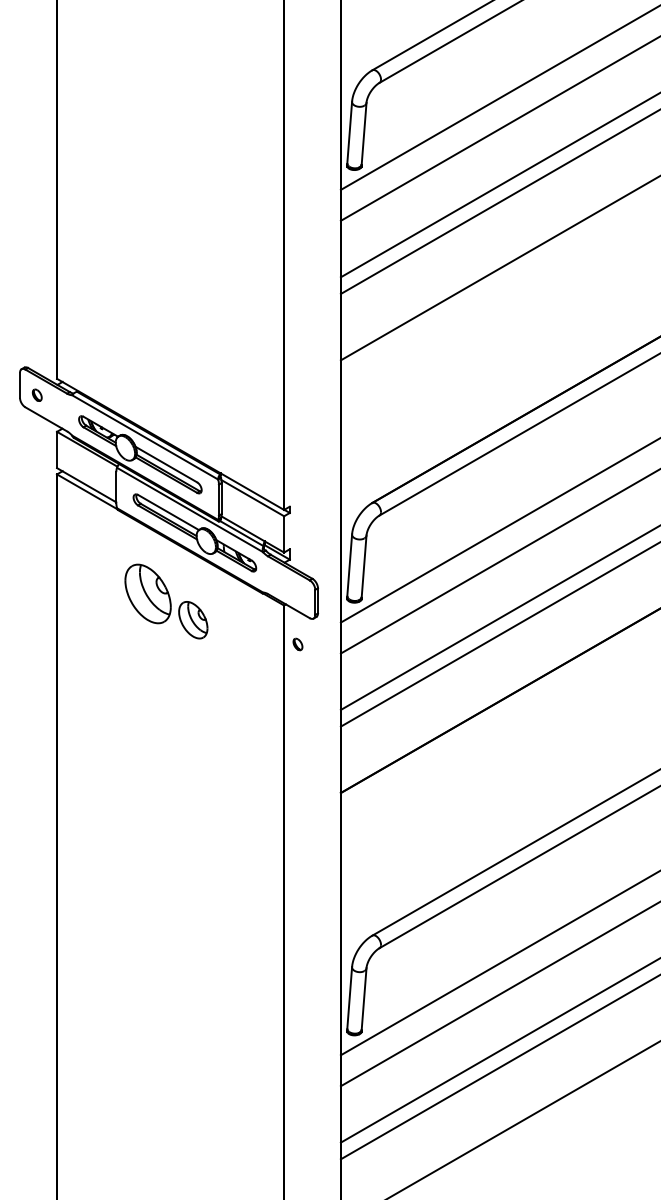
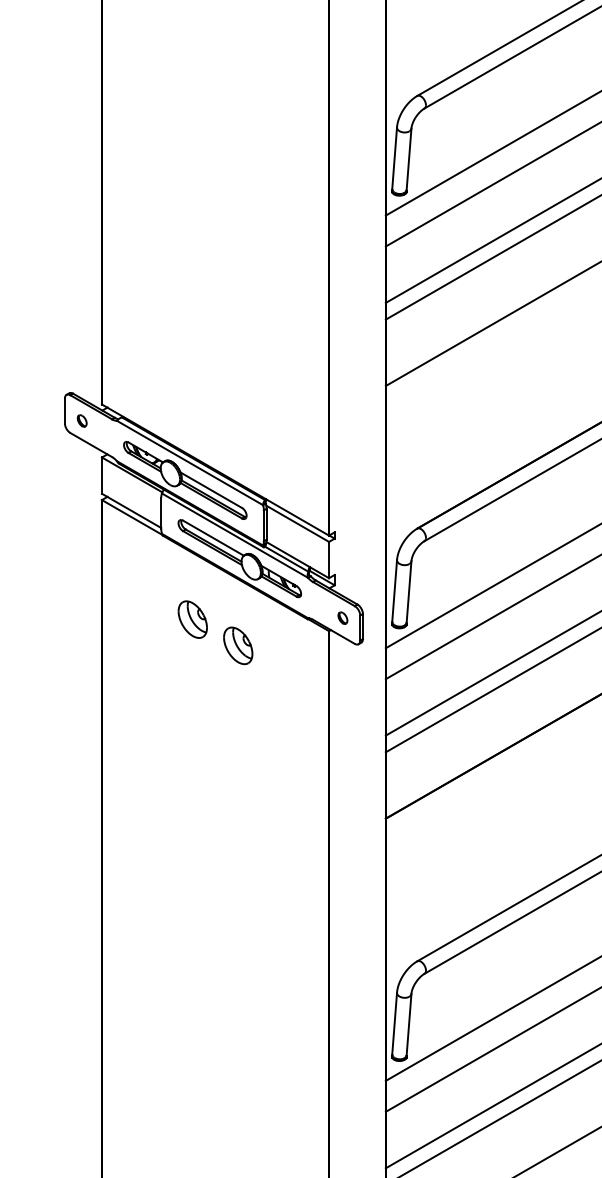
part: (147, 593) -> (192, 619), size x0.62
part: (297, 644) -> (342, 618), moved

